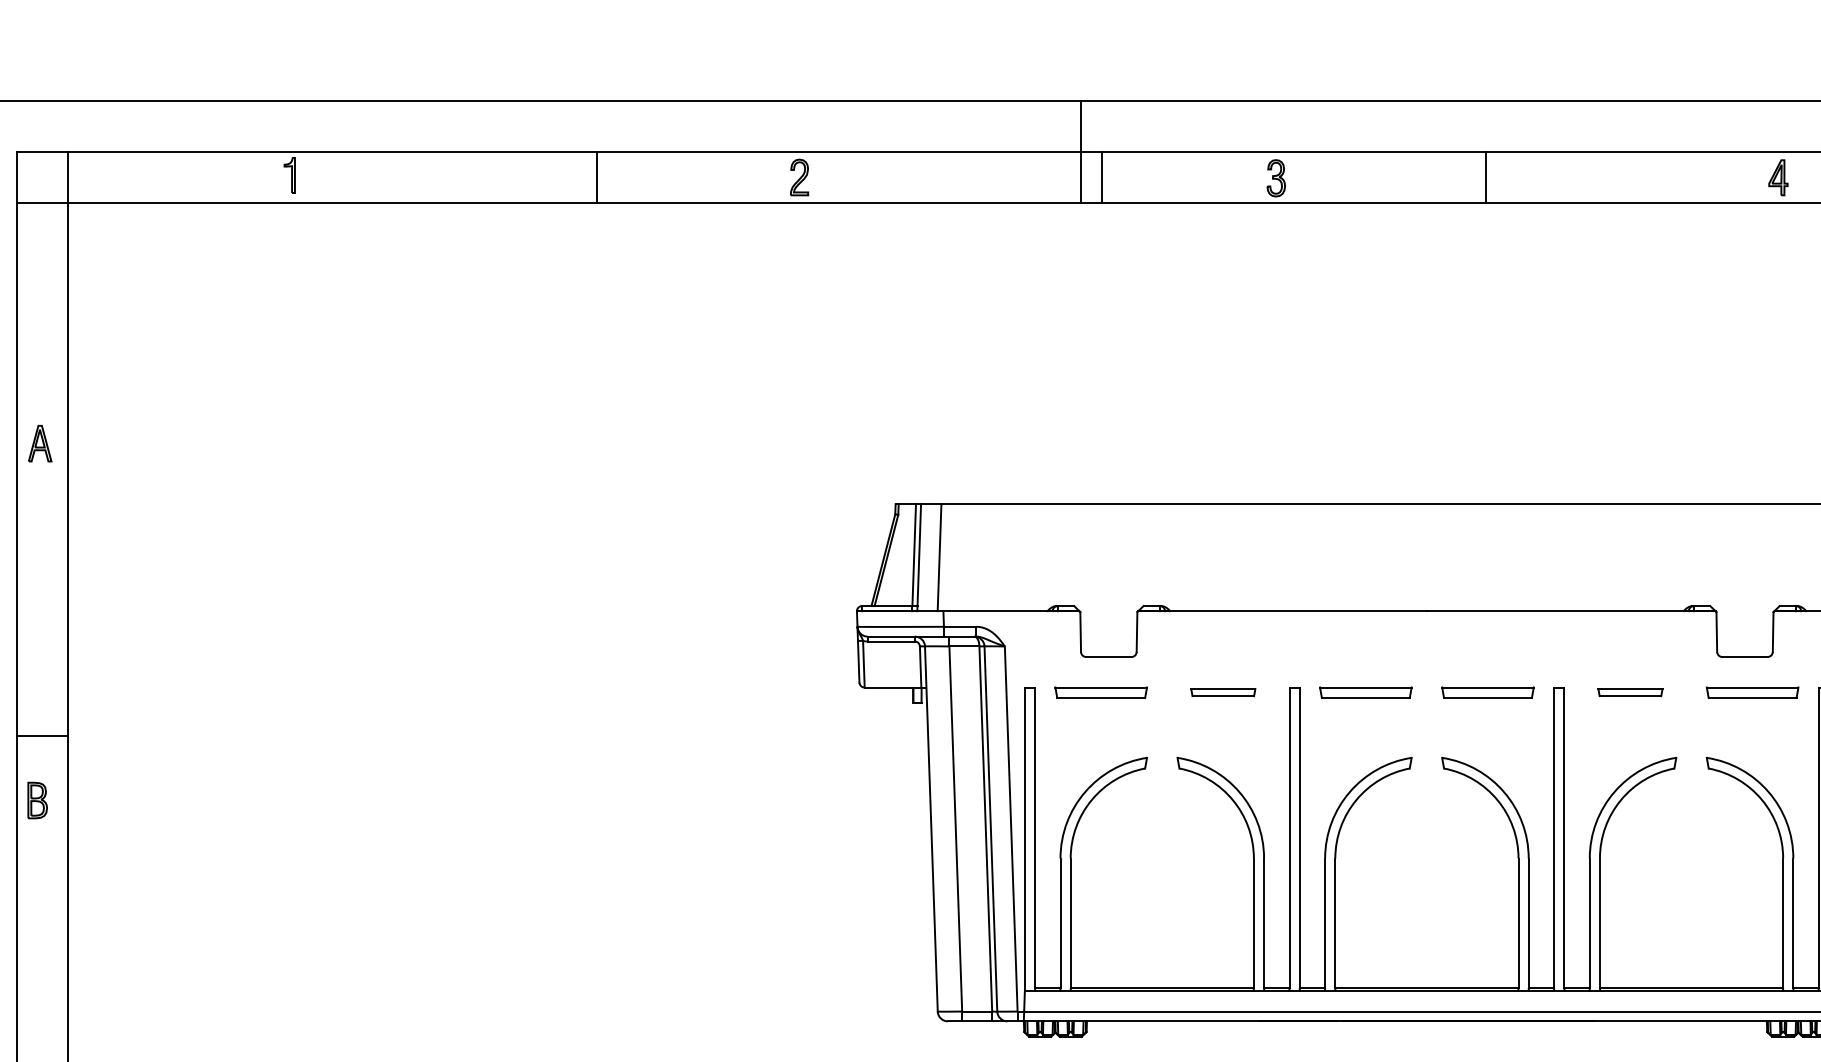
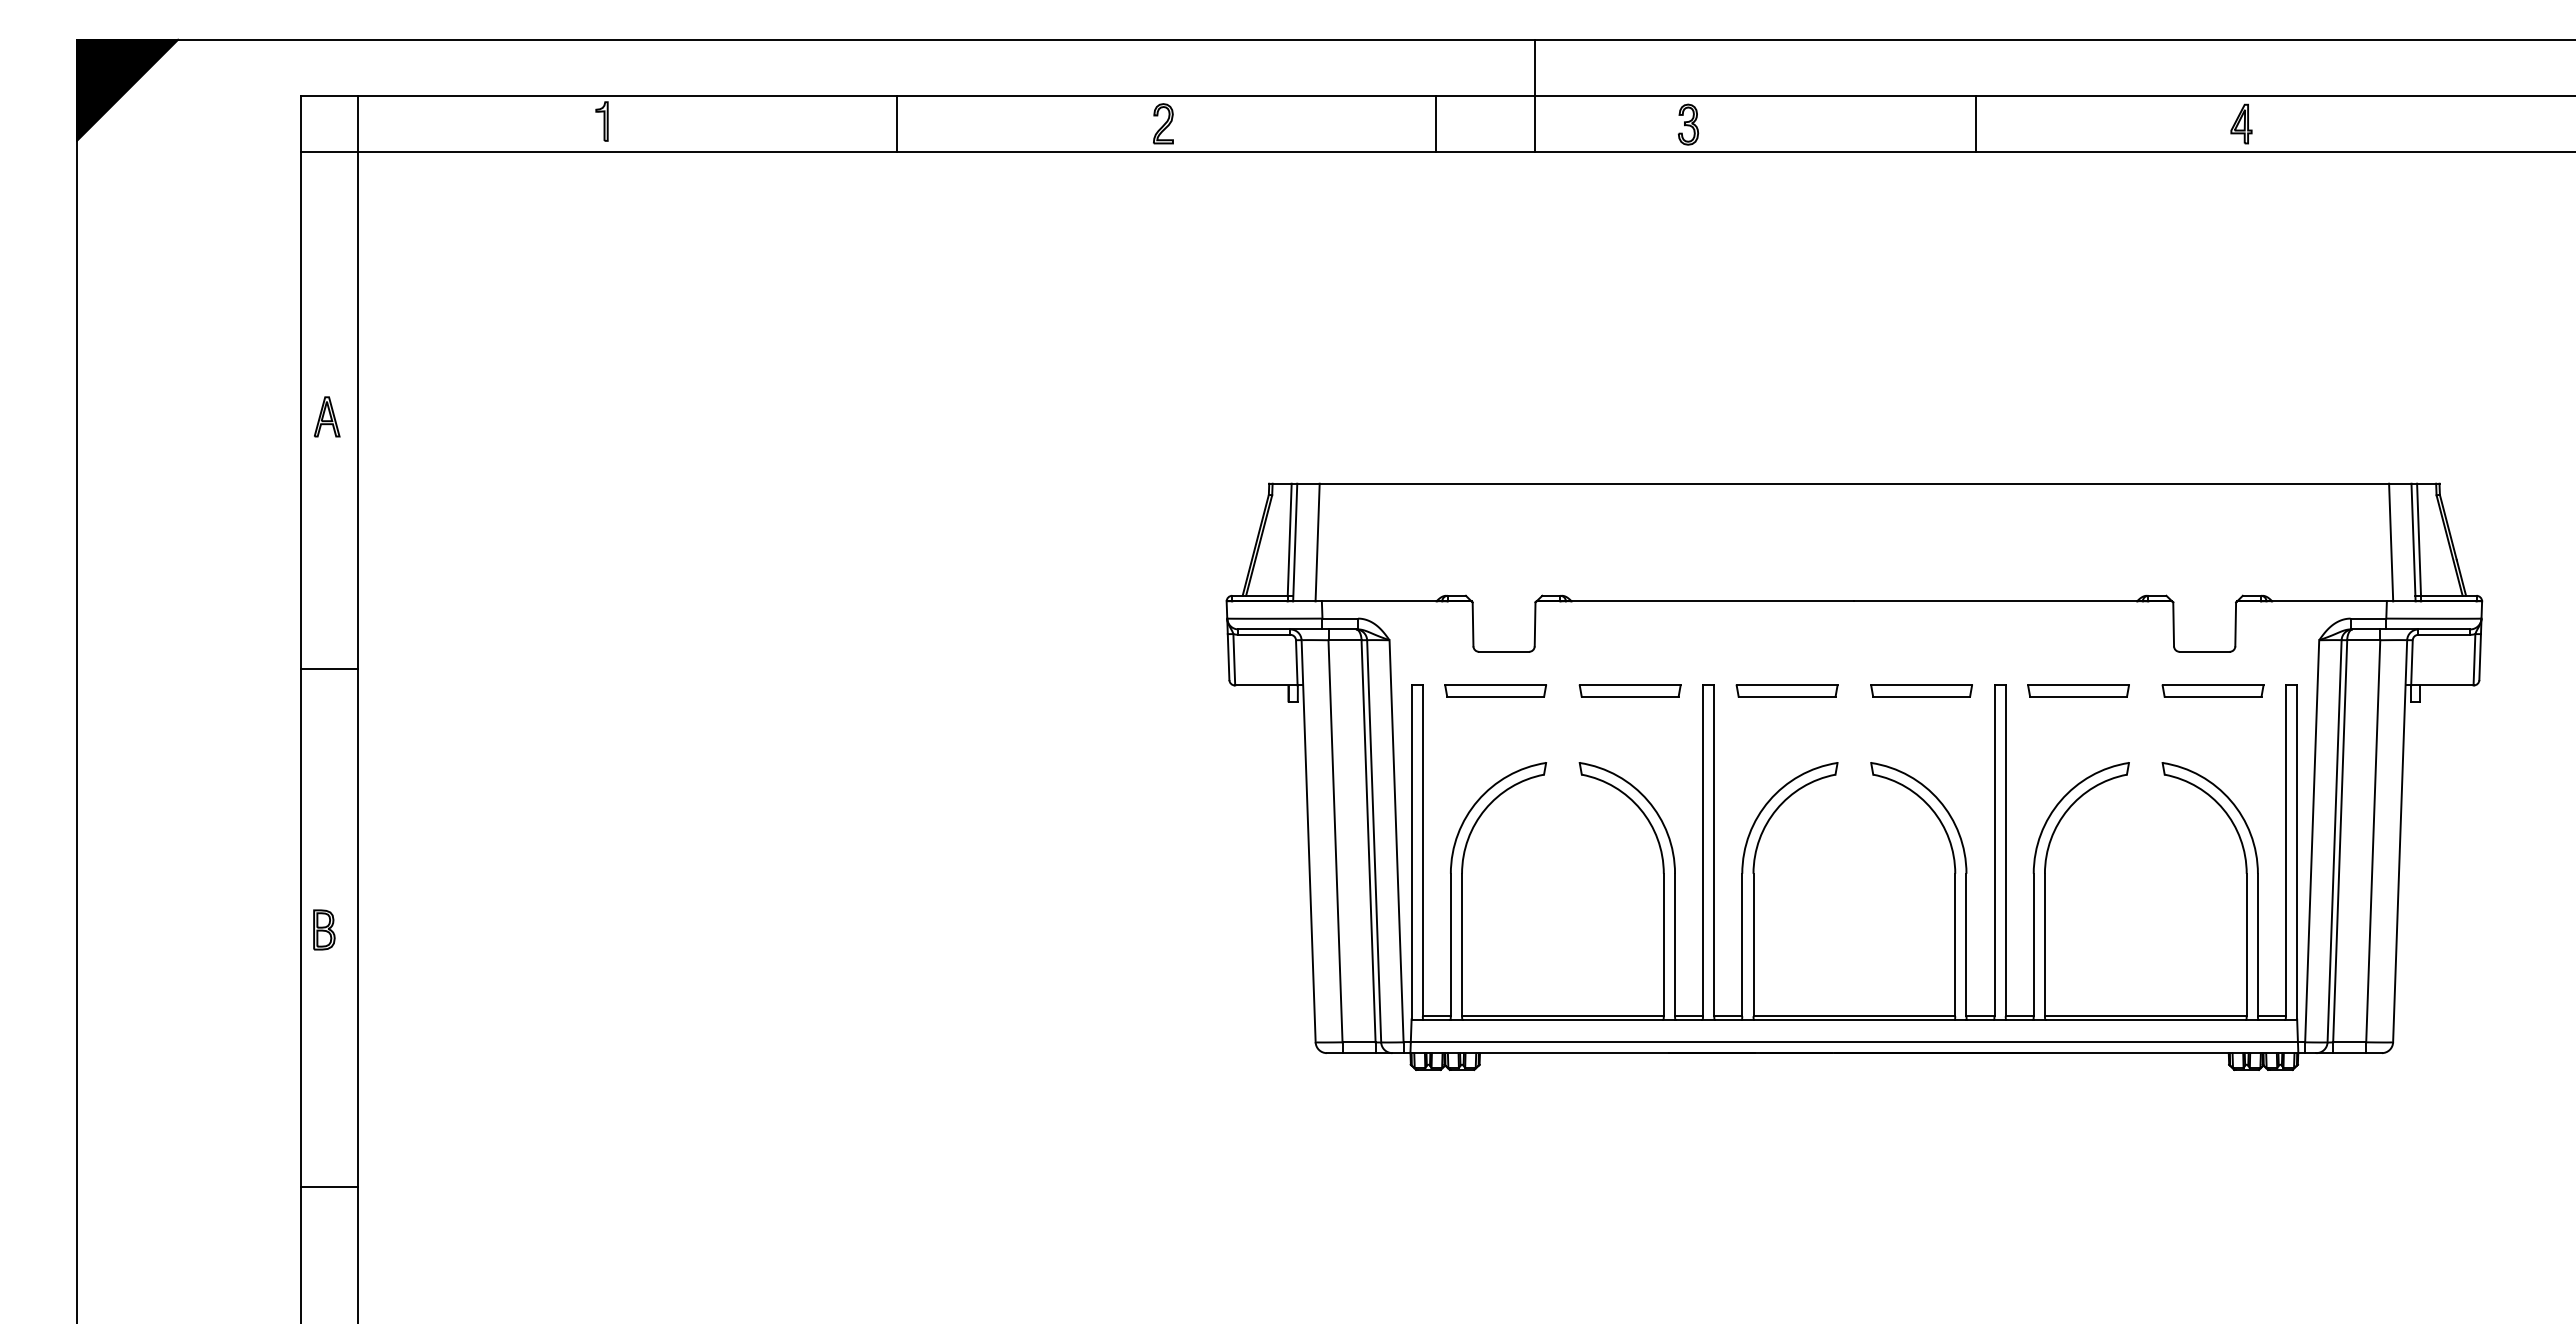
line: (1081, 151) -> (1534, 95), moved
line: (596, 177) -> (896, 123), moved
line: (1101, 177) -> (1436, 123), moved
line: (1486, 177) -> (1975, 123), moved
part: (1222, 692) -> (1629, 690), size x1.43
part: (1630, 692) -> (2078, 690), size x1.43
line: (42, 736) -> (329, 669), moved
part: (37, 800) -> (324, 929), moved

